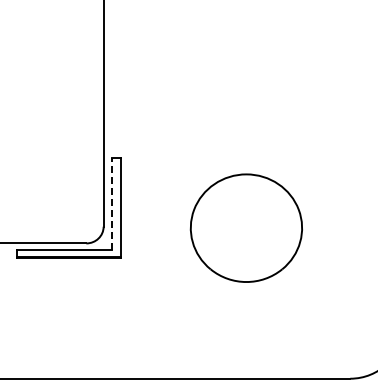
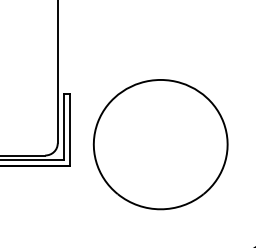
line: (112, 204) -> (64, 127), dashed -> solid
part: (246, 227) -> (160, 144), size x1.67

